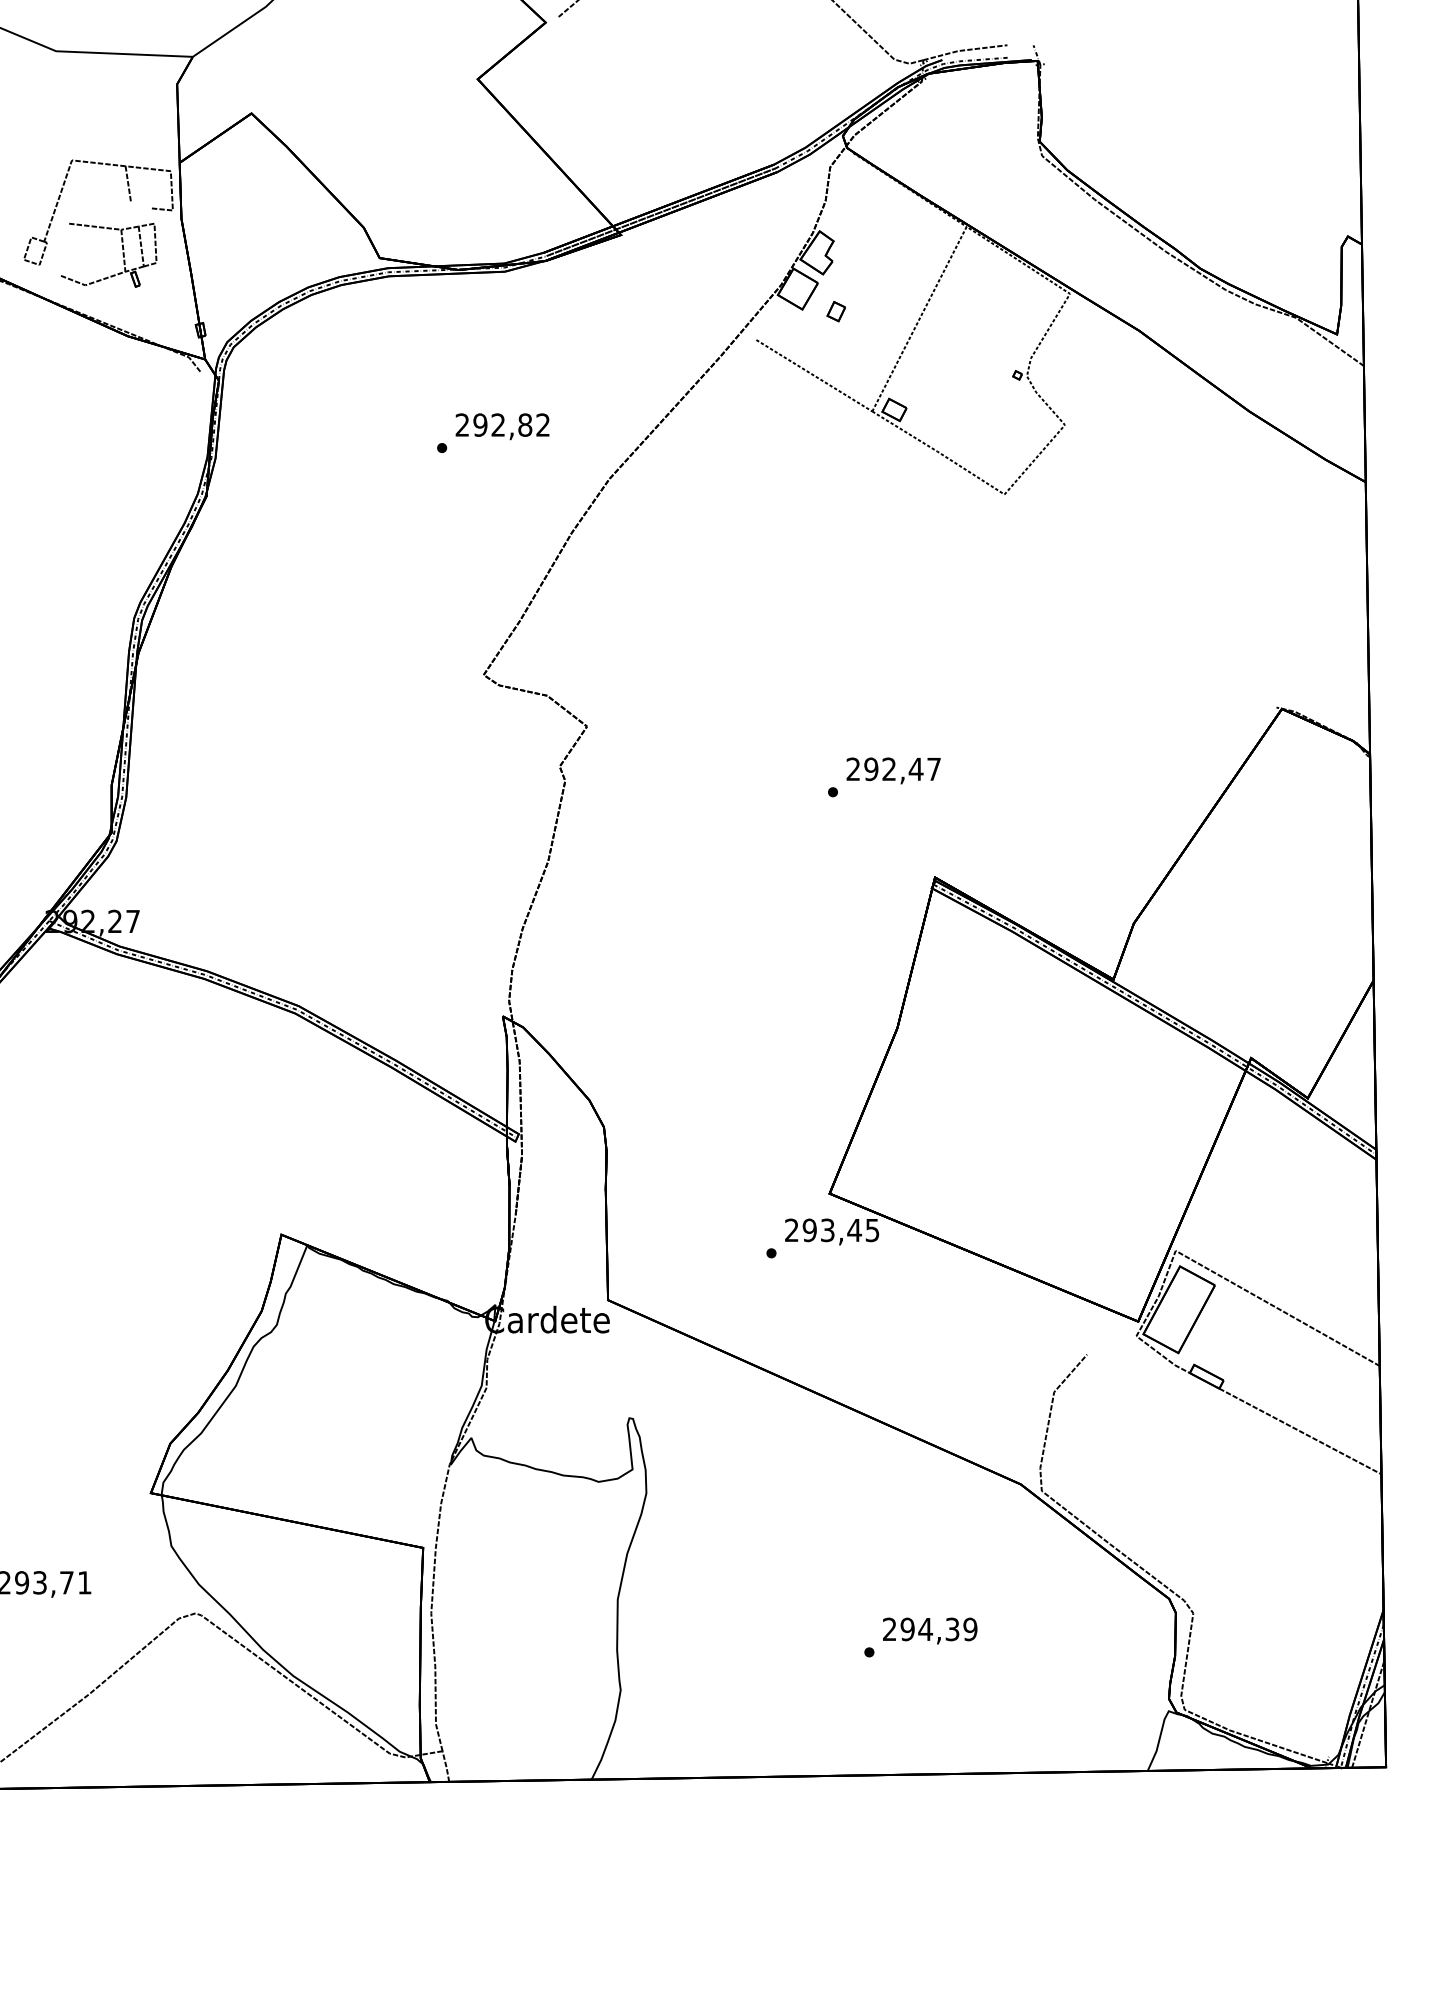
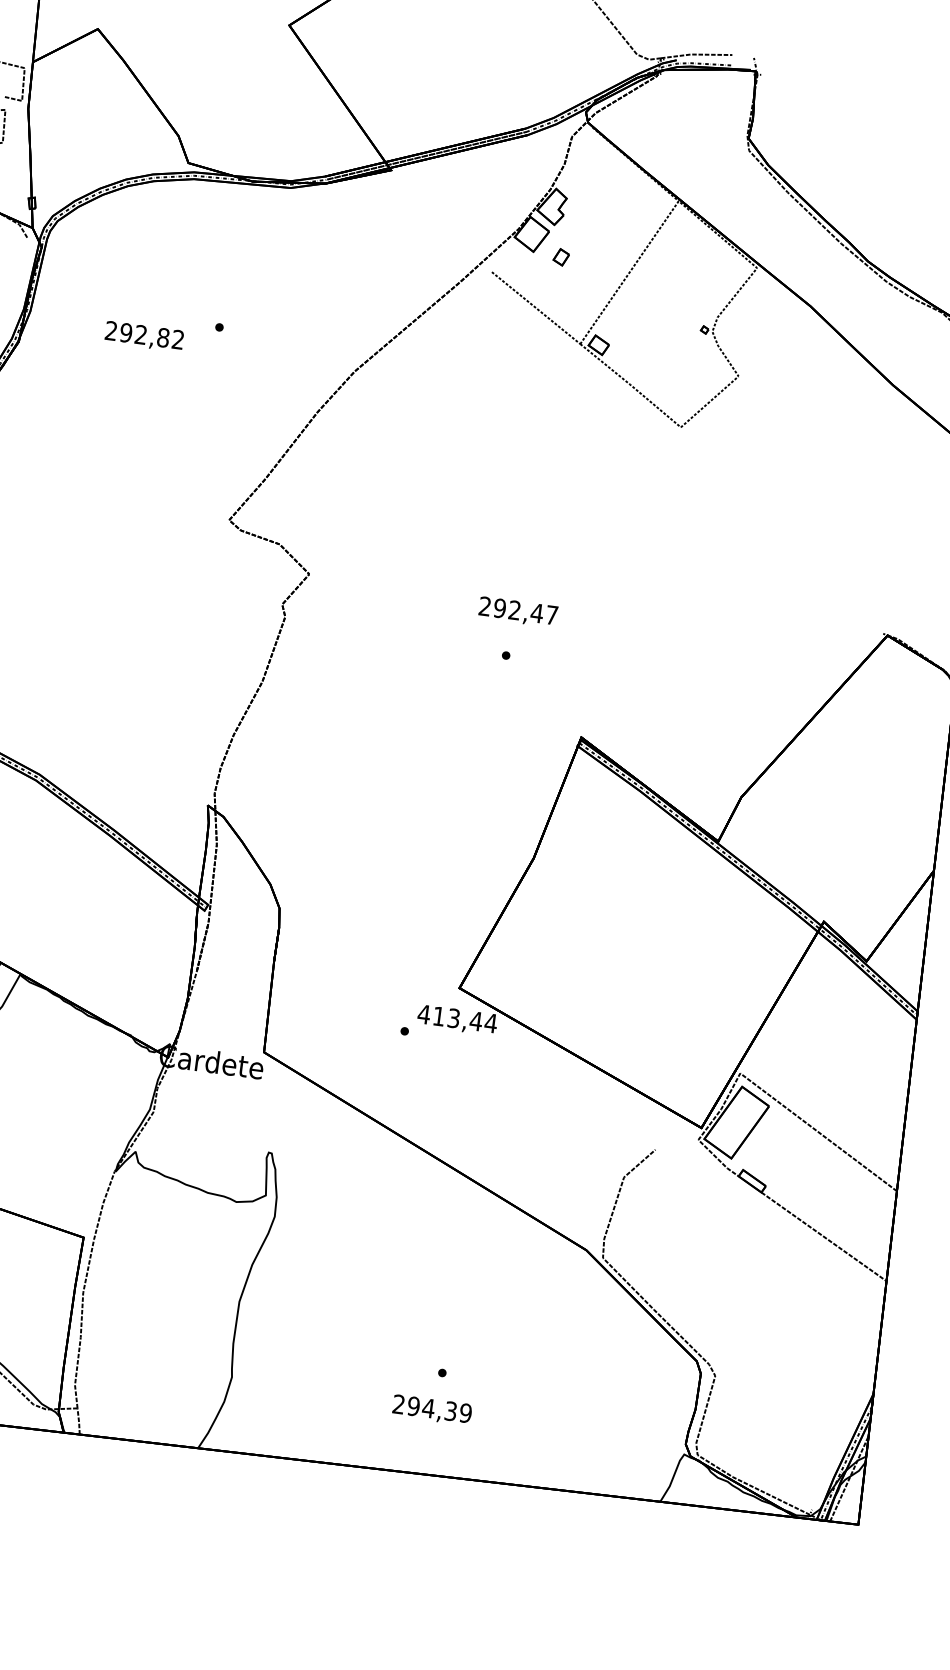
text: (502, 426) -> (144, 336), moved
text: (893, 770) -> (518, 611), moved
text: (831, 1230) -> (457, 1018), 293,45 -> 413,44
text: (930, 1630) -> (432, 1409), moved

